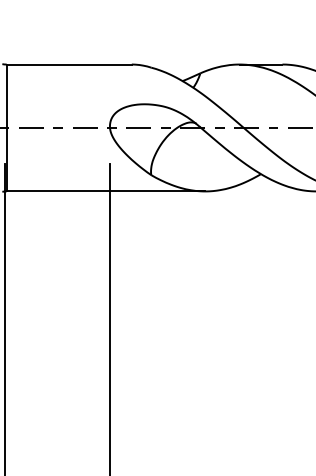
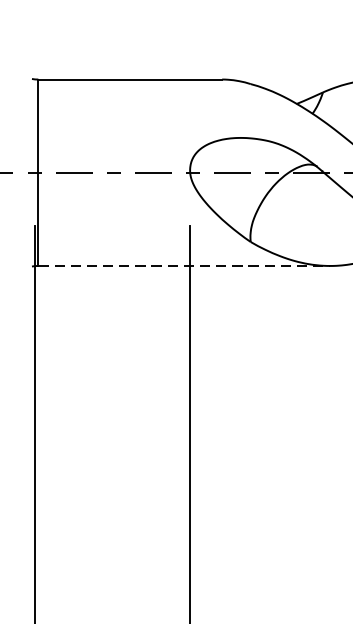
line: (106, 191) -> (185, 266), solid -> dashed

